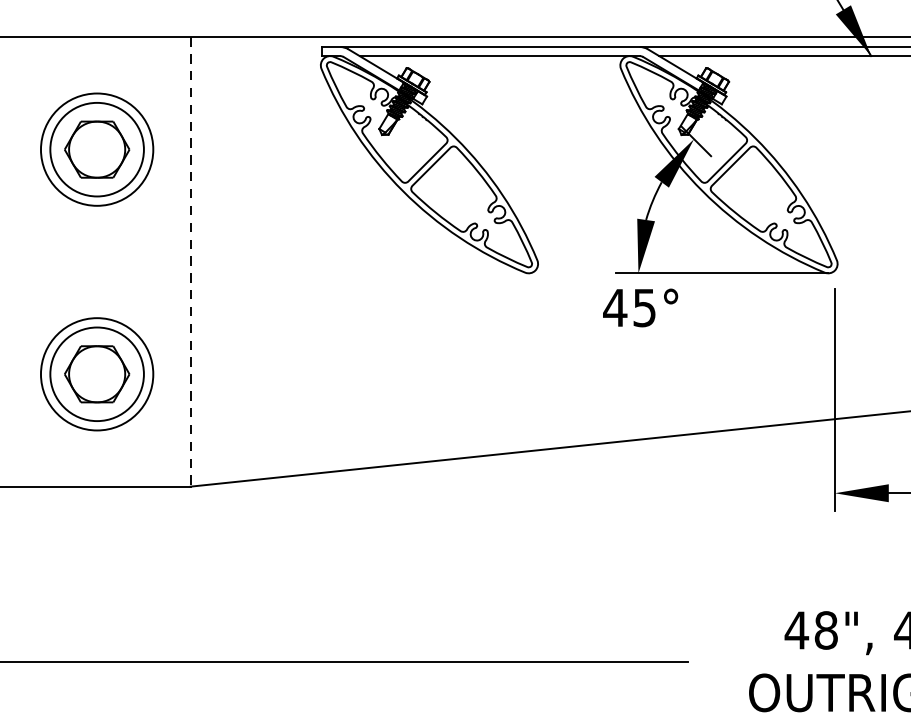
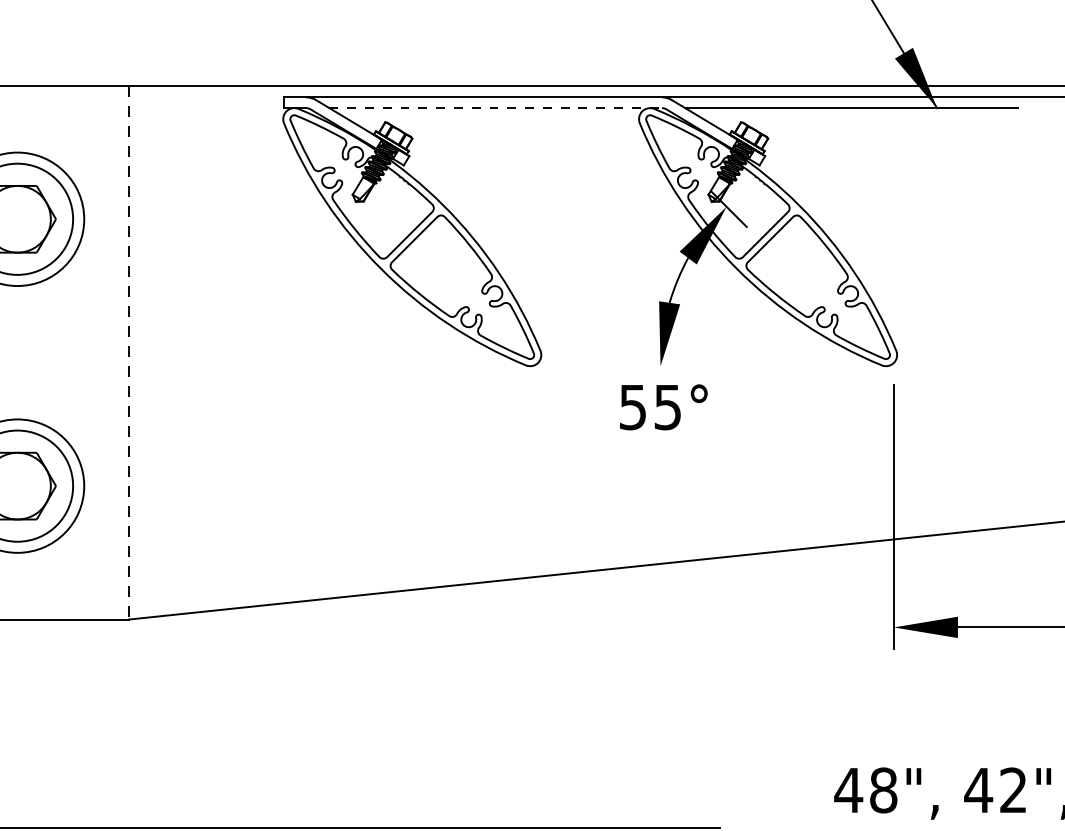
line: (499, 56) -> (495, 108), solid -> dashed
line: (722, 273) -> (760, 366), removed
text: (615, 308) -> (633, 407), 45° -> 55°

